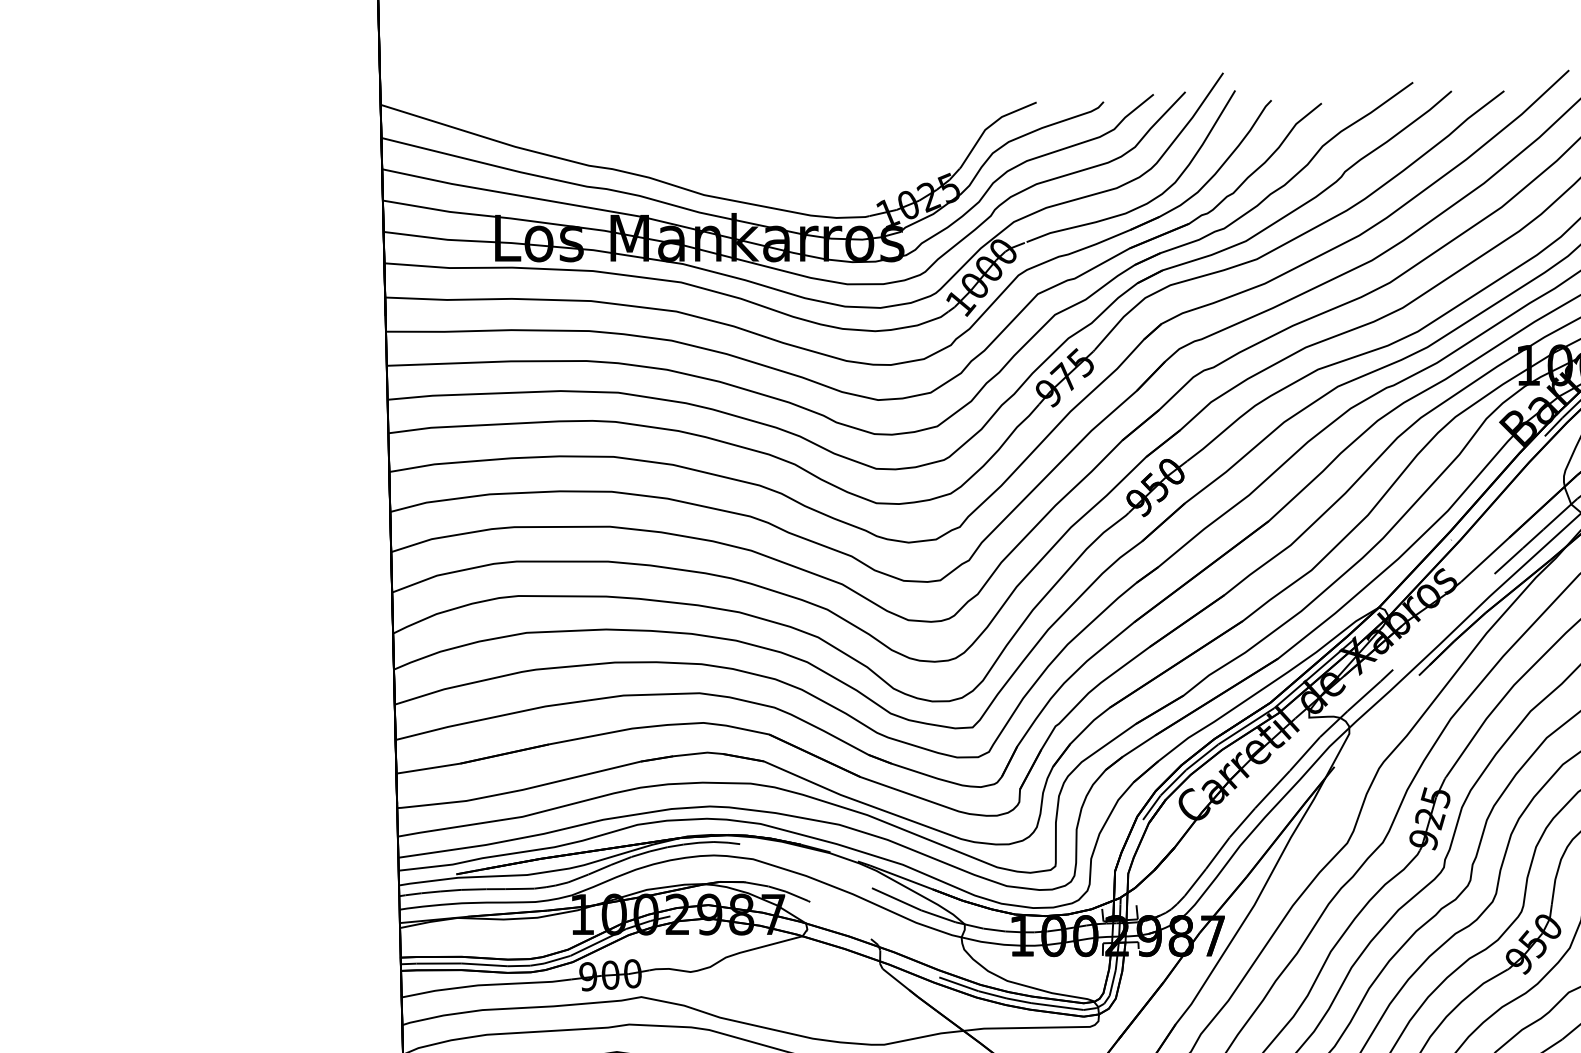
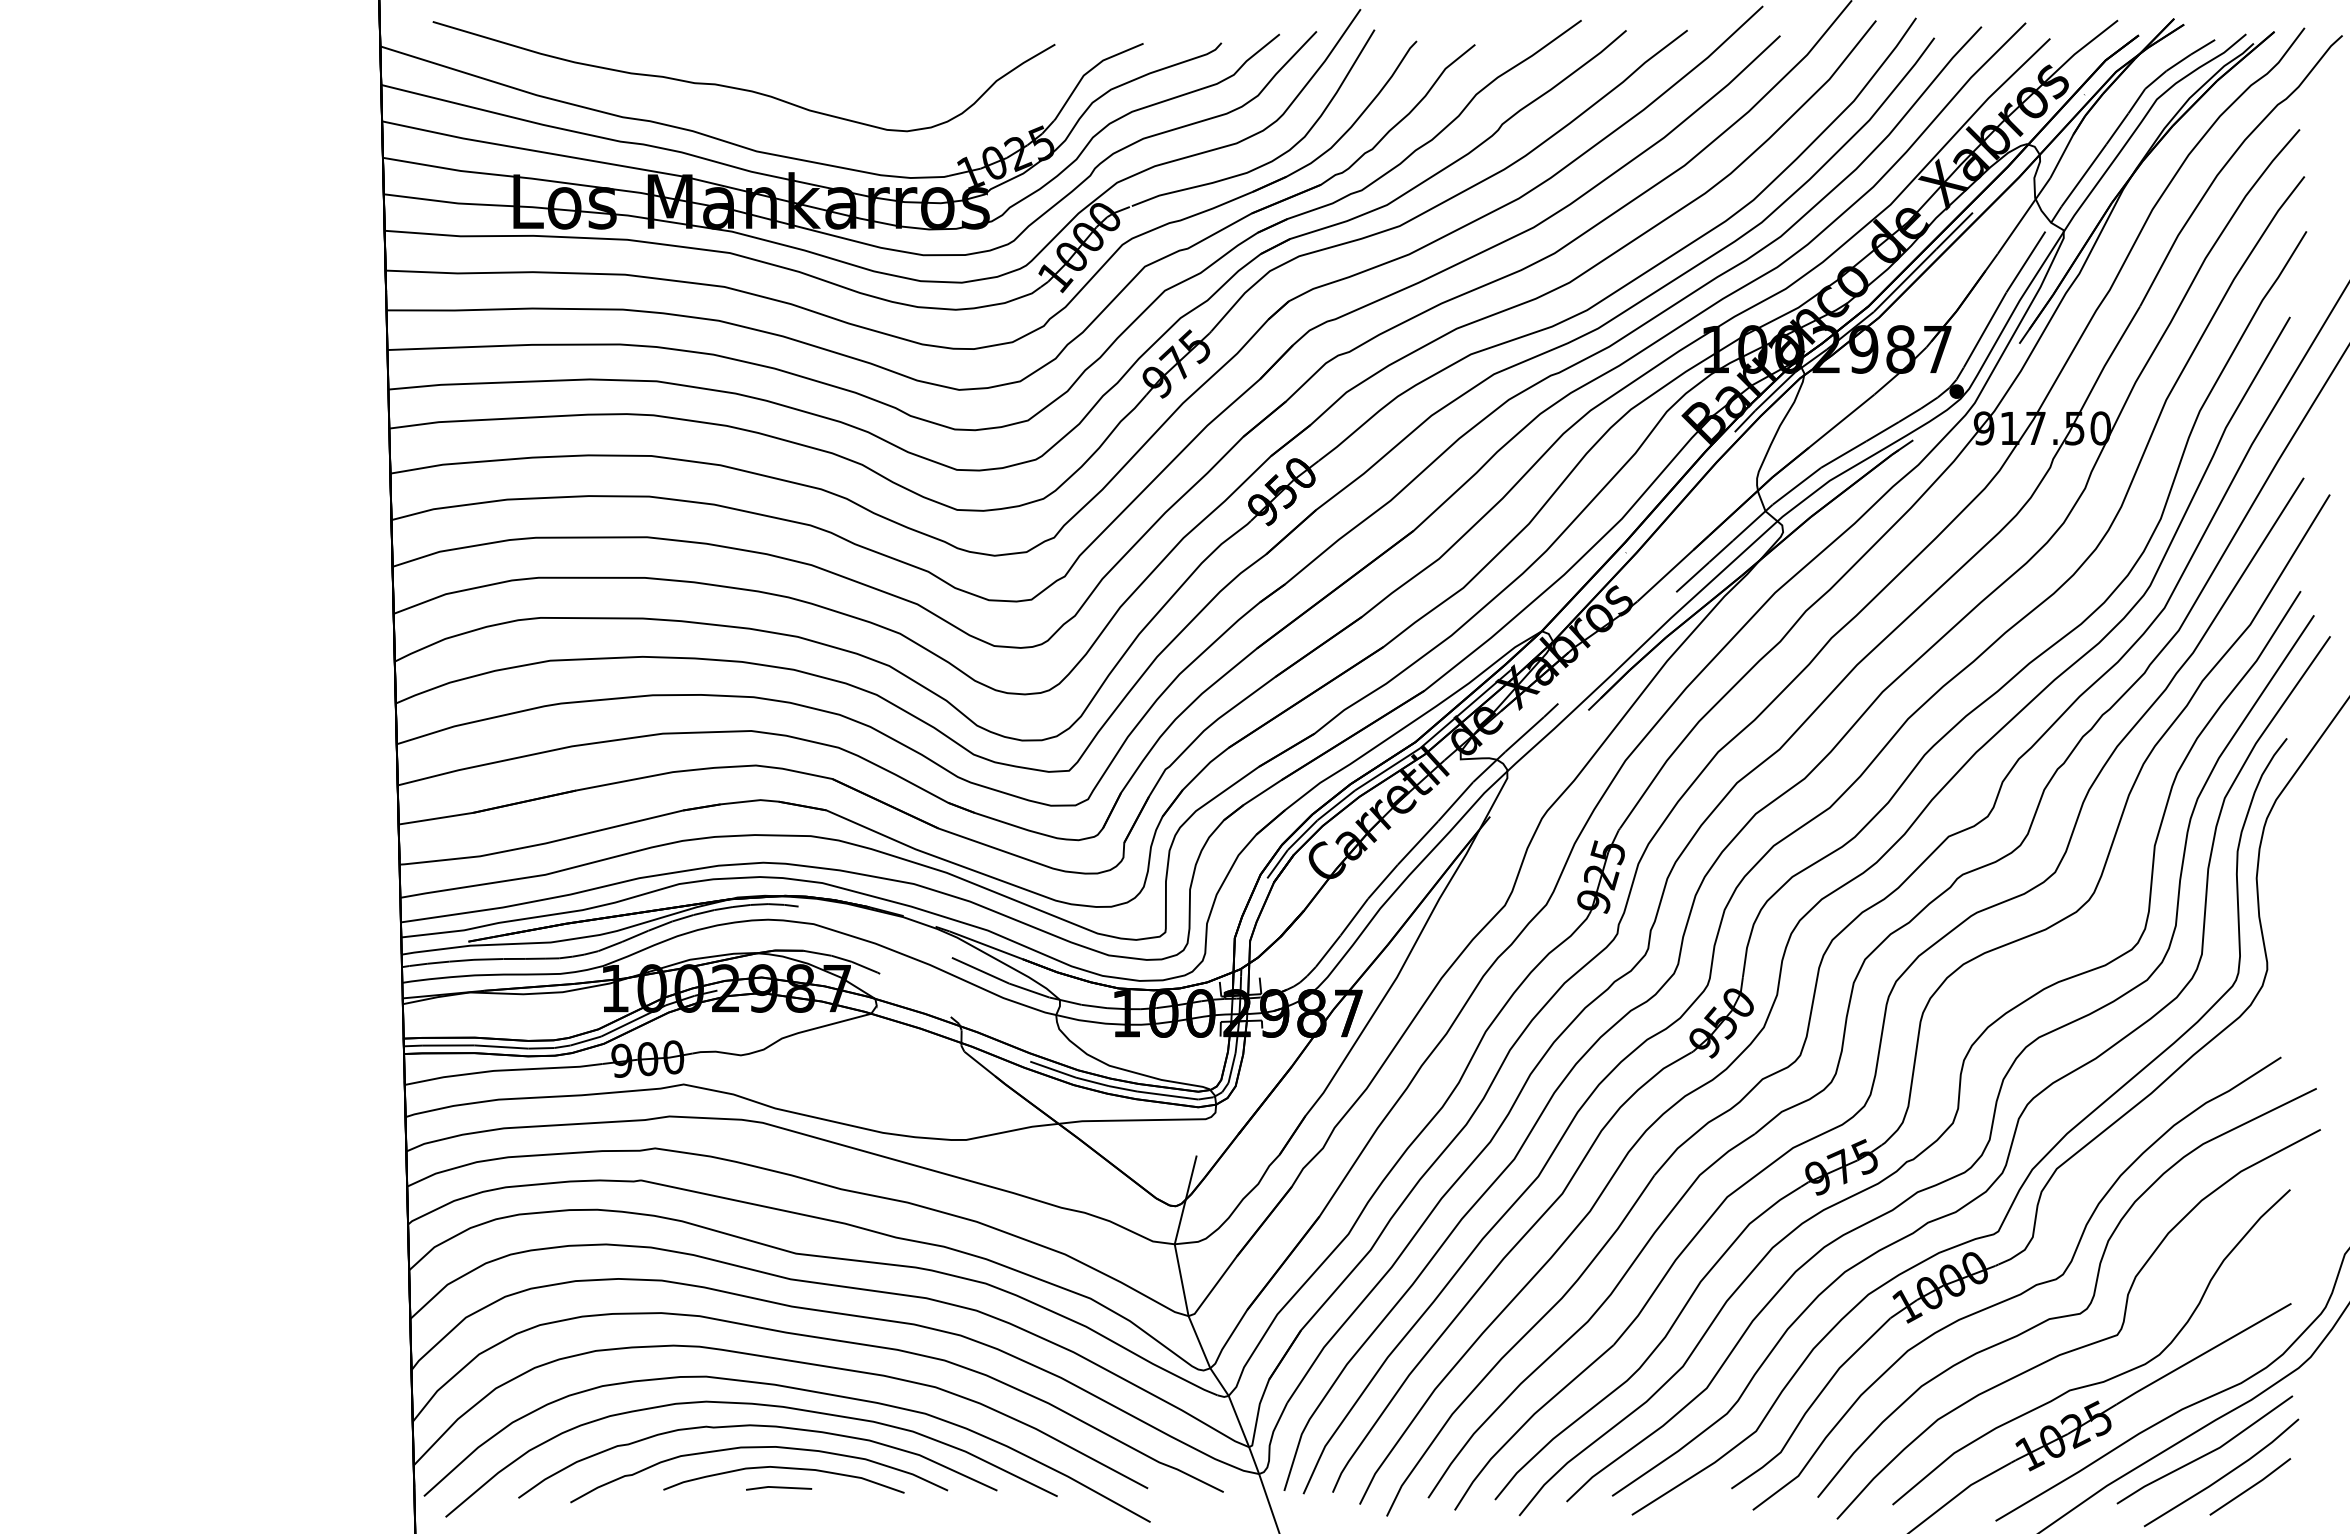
curve: (692, 141) -> (743, 88), added

